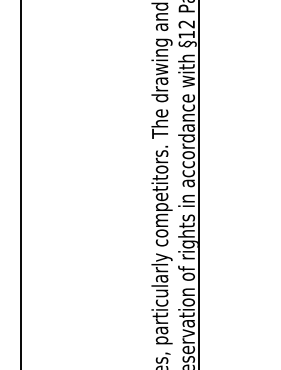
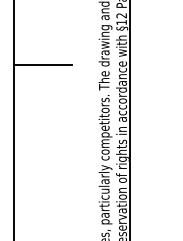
line: (65, 100) -> (42, 65), added

